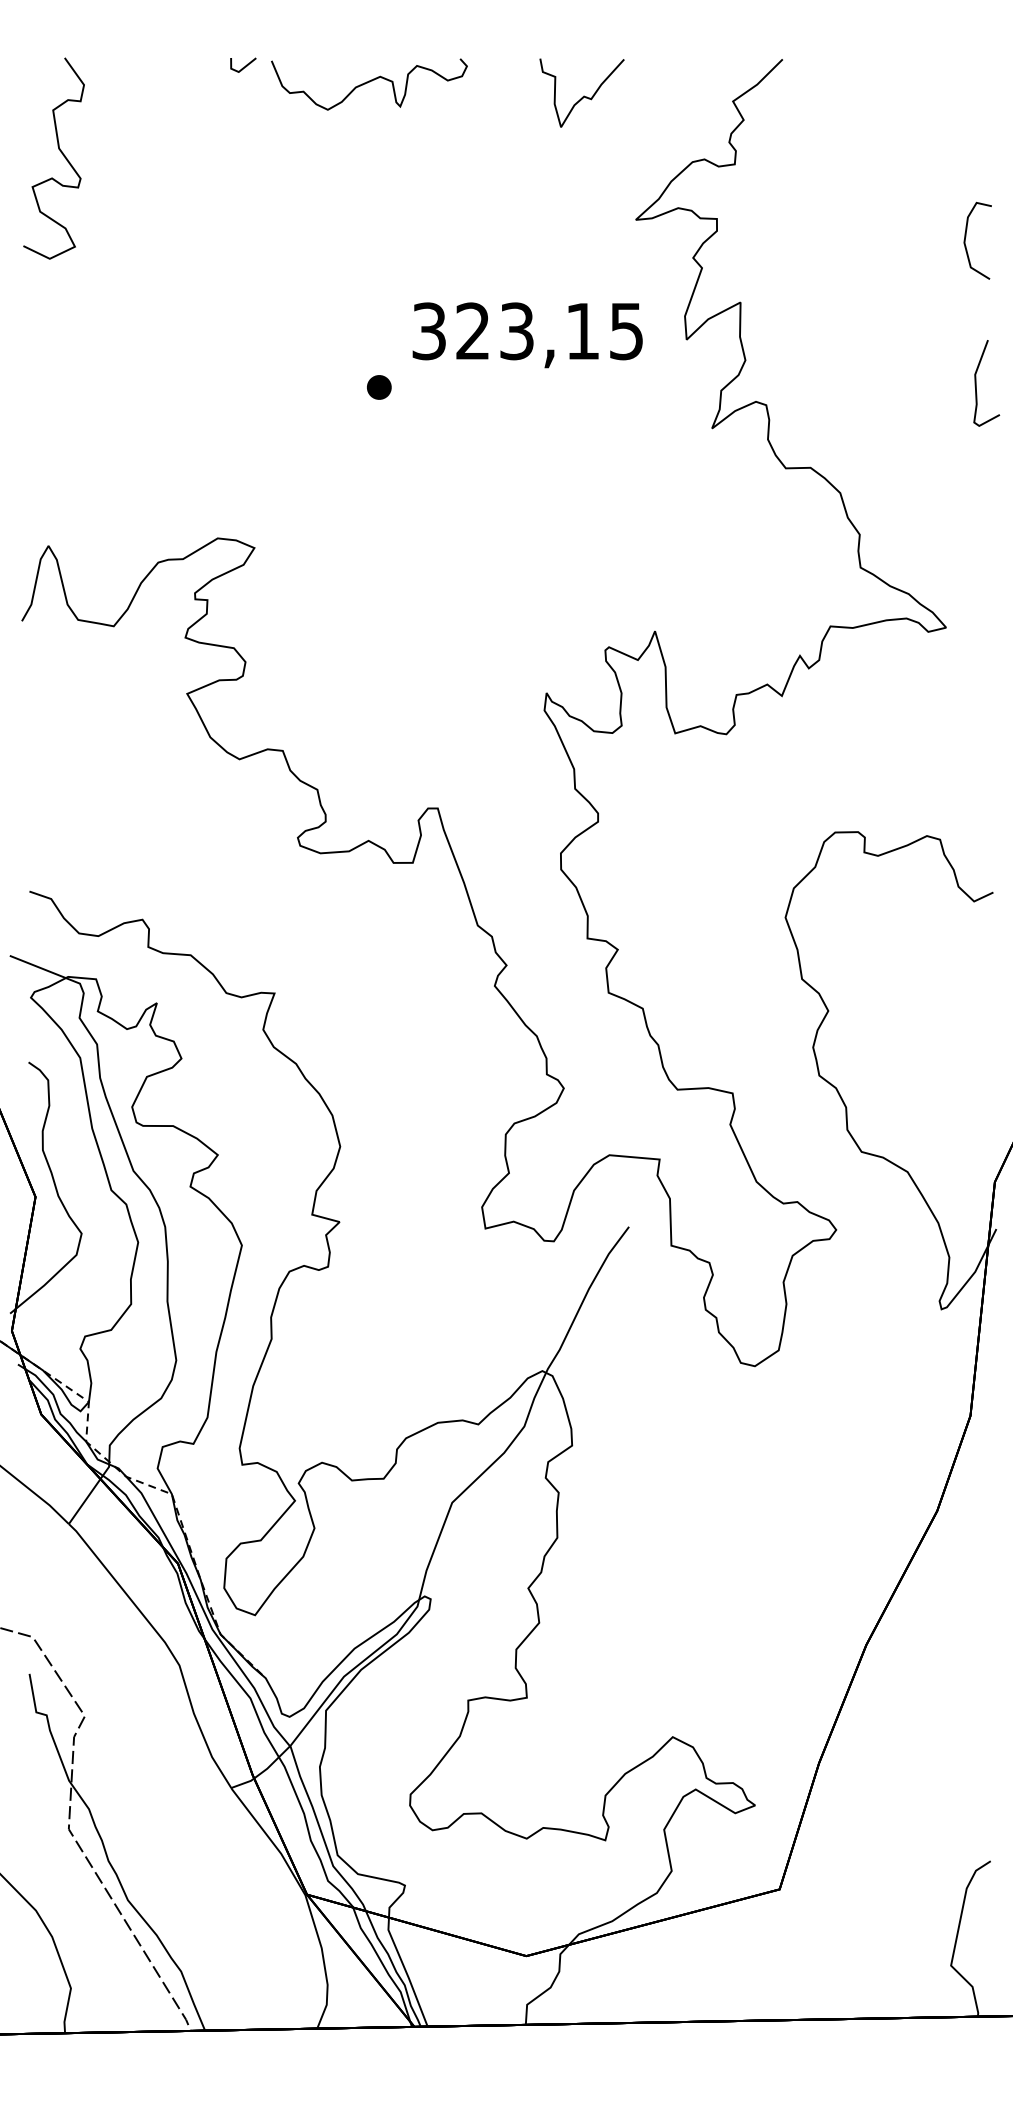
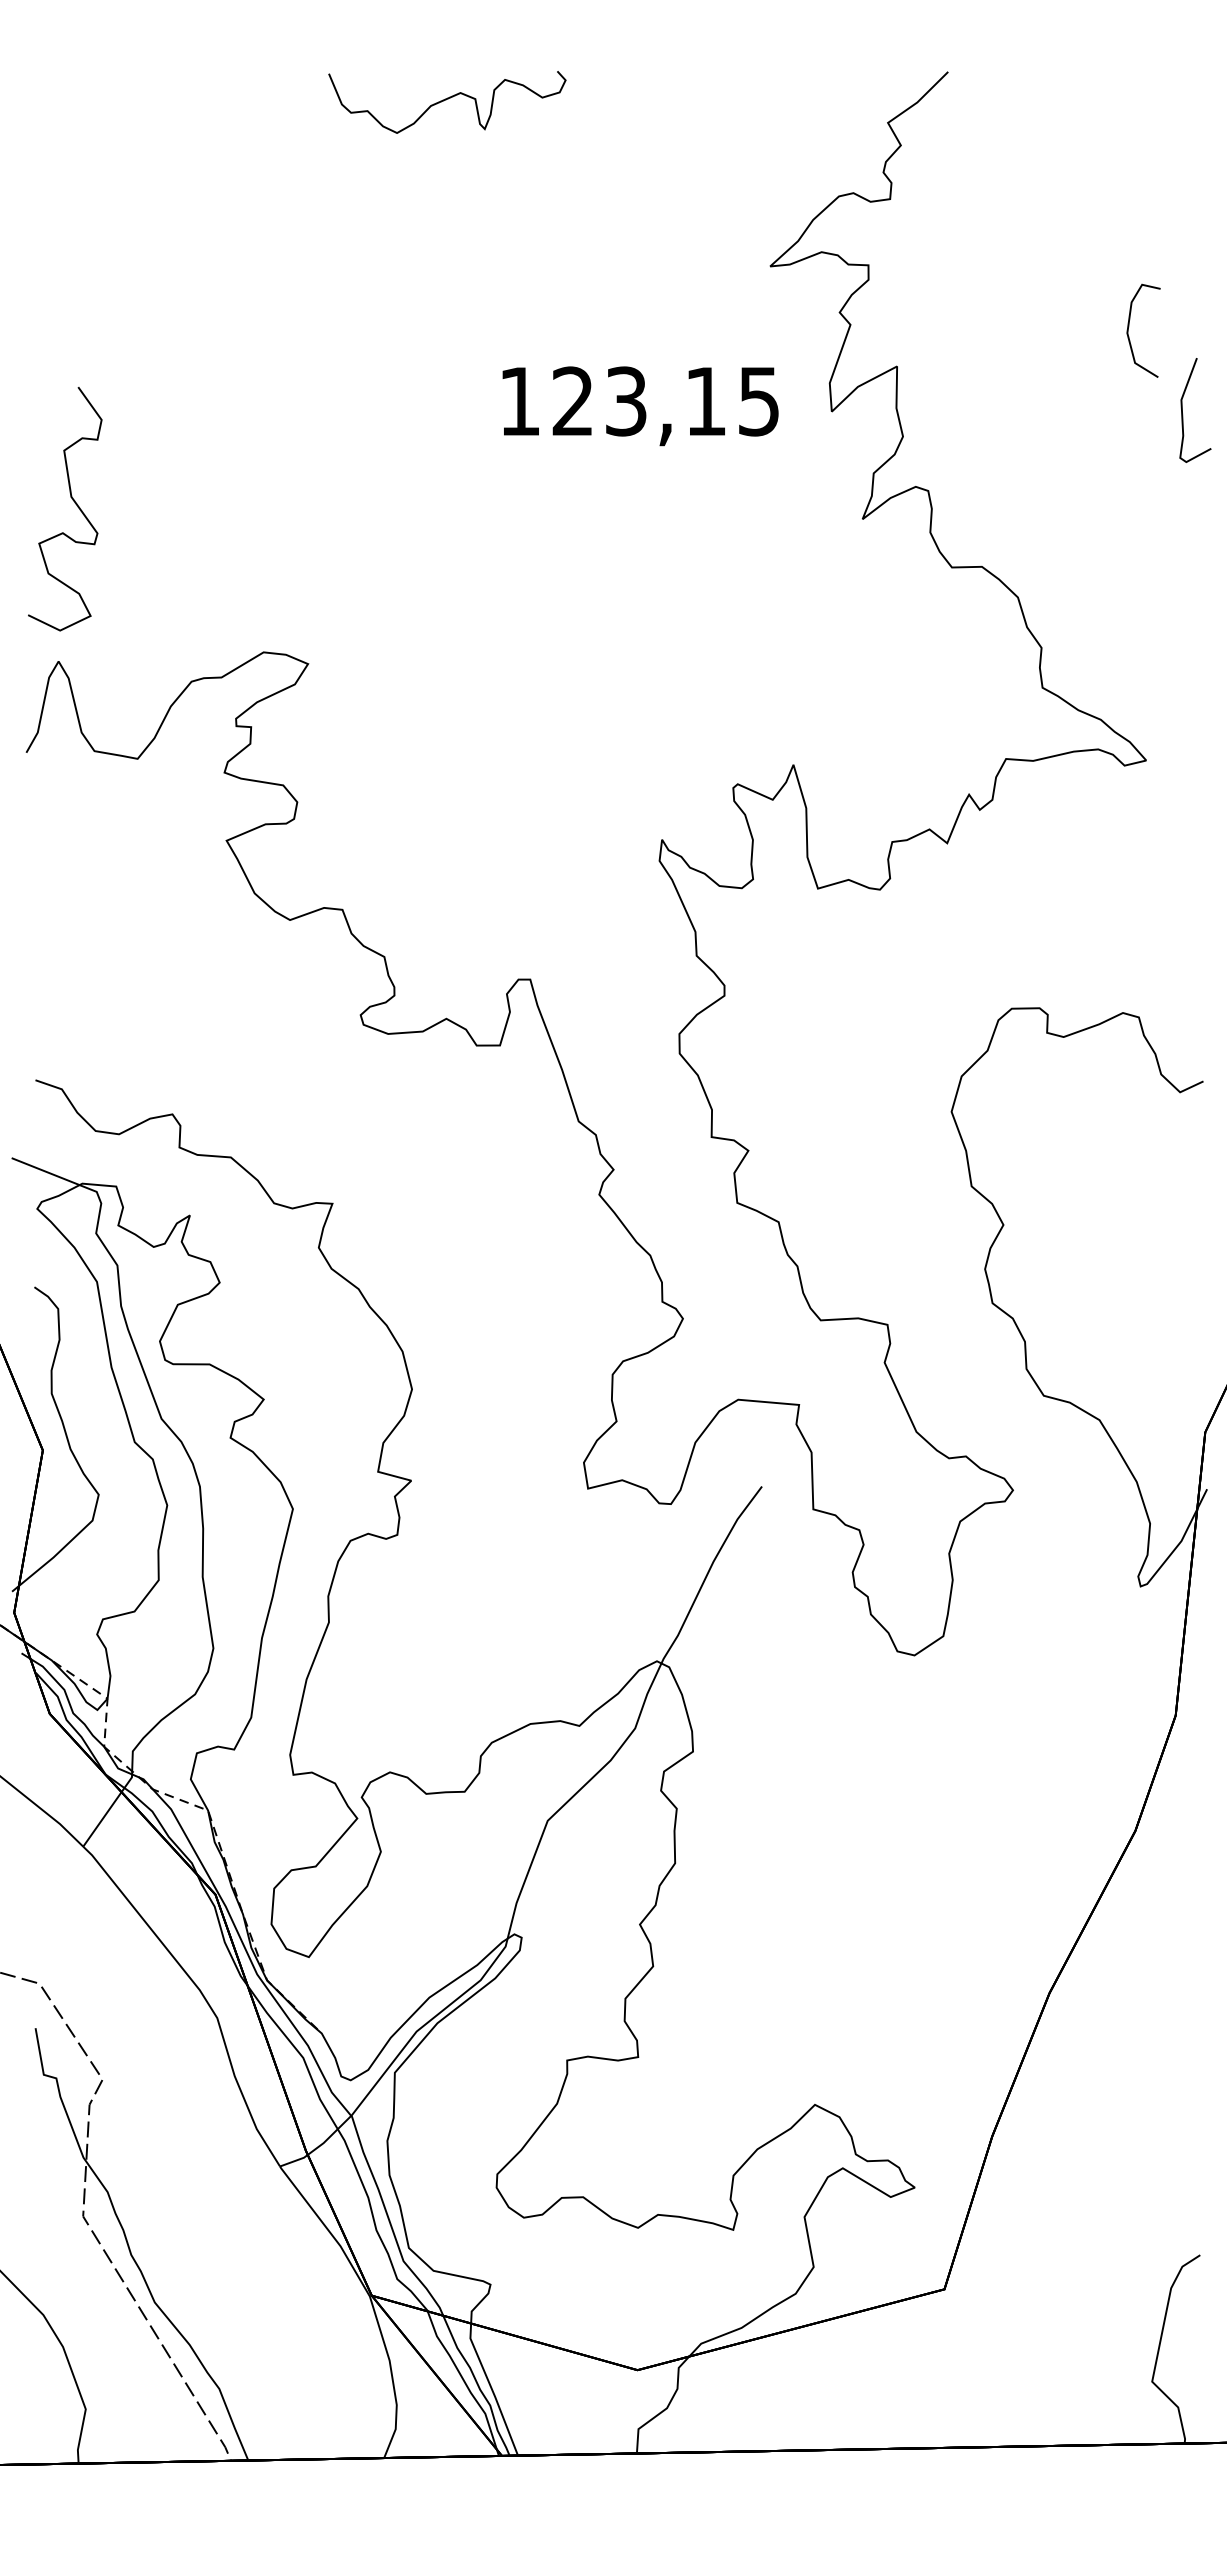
line: (243, 67) -> (294, 81), removed
curve: (583, 96) -> (706, 116), removed
curve: (62, 154) -> (75, 504), moved
curve: (966, 237) -> (1129, 326), moved
text: (428, 331) -> (519, 401), 323,15 -> 123,15
curve: (976, 386) -> (1183, 414), moved
part: (379, 387) -> (459, 469), removed

